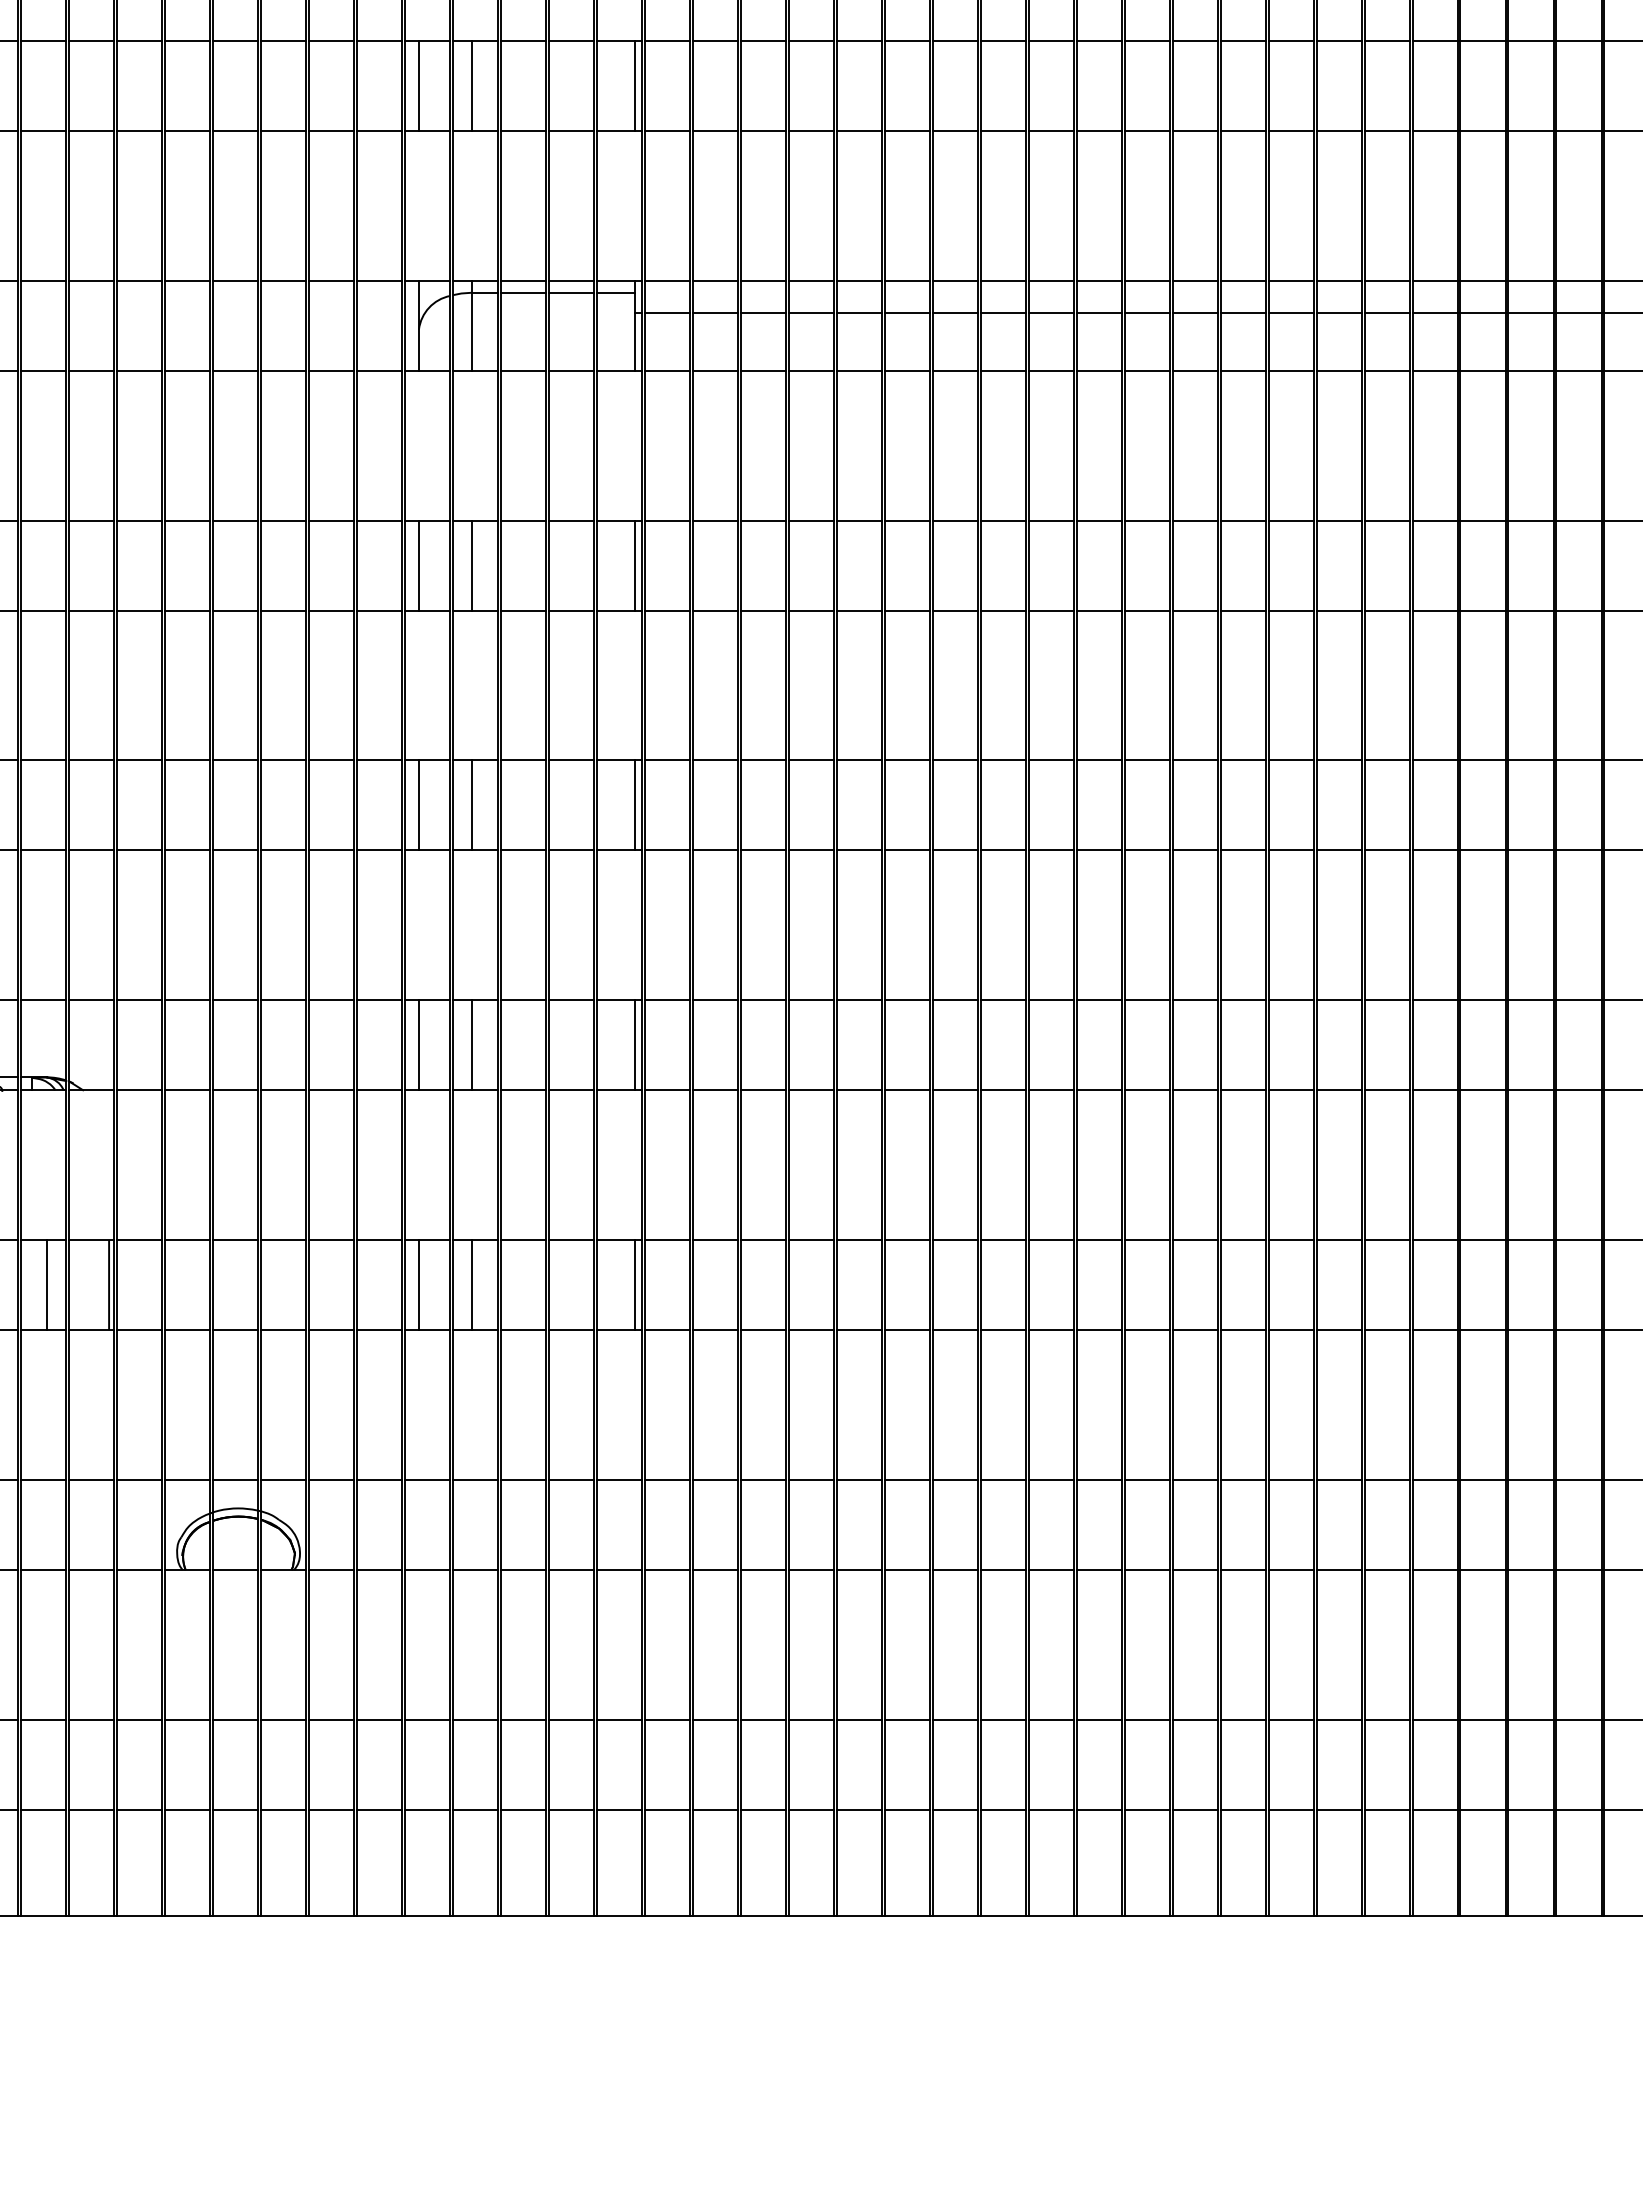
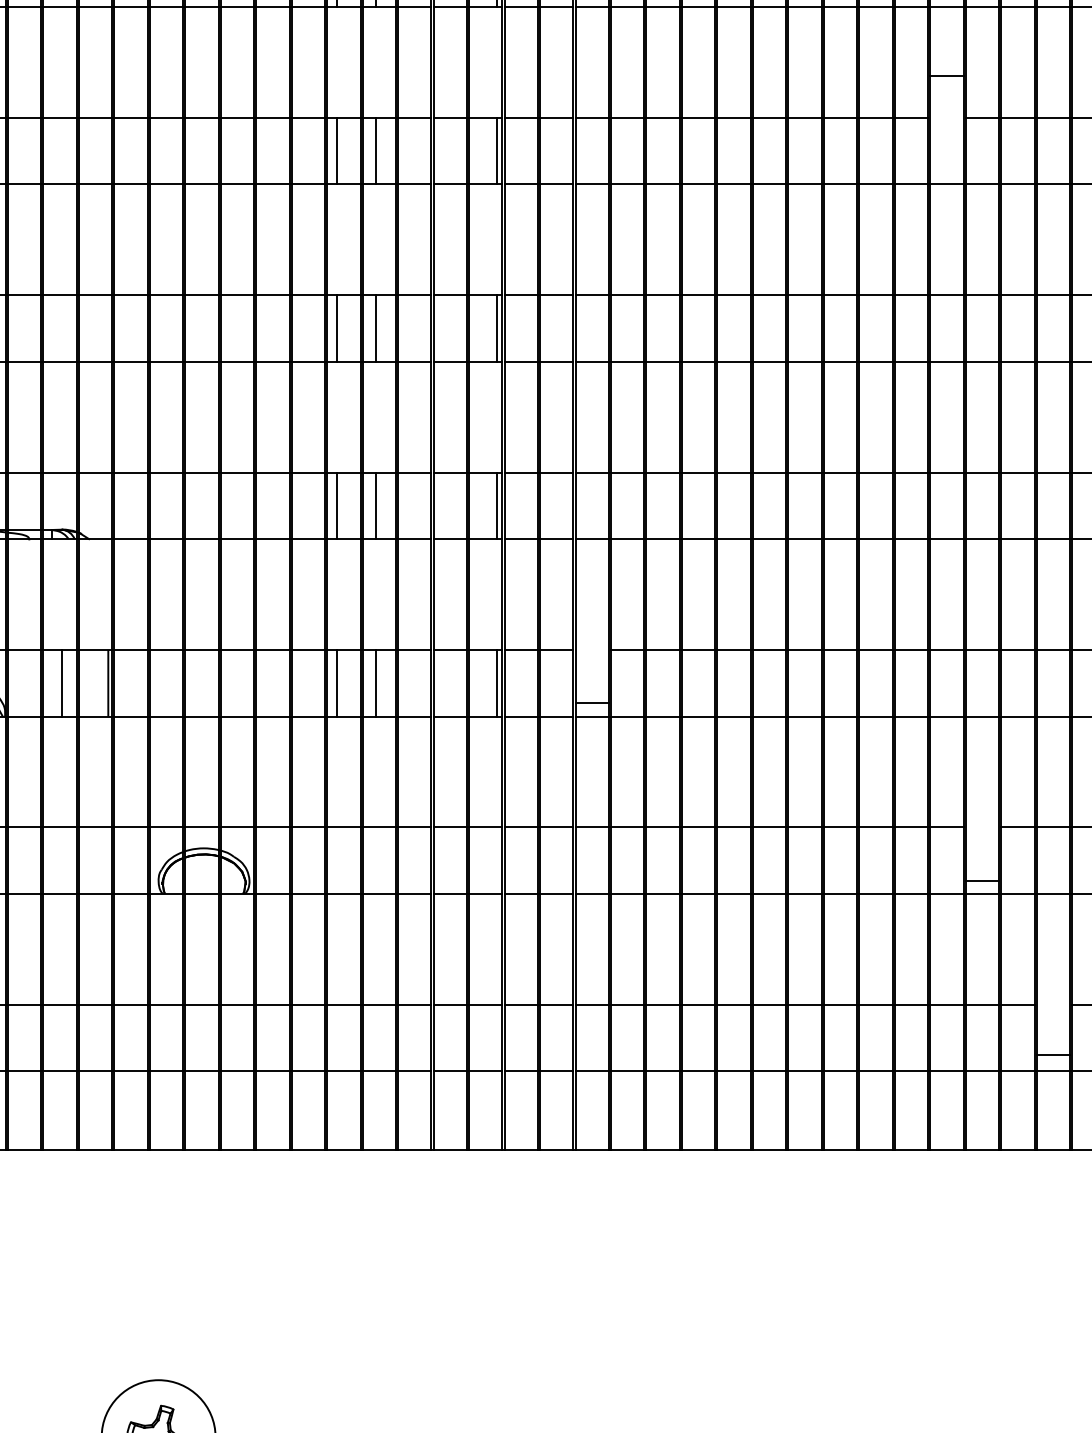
line: (1242, 520) -> (946, 76), moved
line: (762, 1240) -> (591, 703), moved
line: (1290, 1480) -> (981, 880), moved
line: (1386, 1719) -> (1052, 1054), moved

